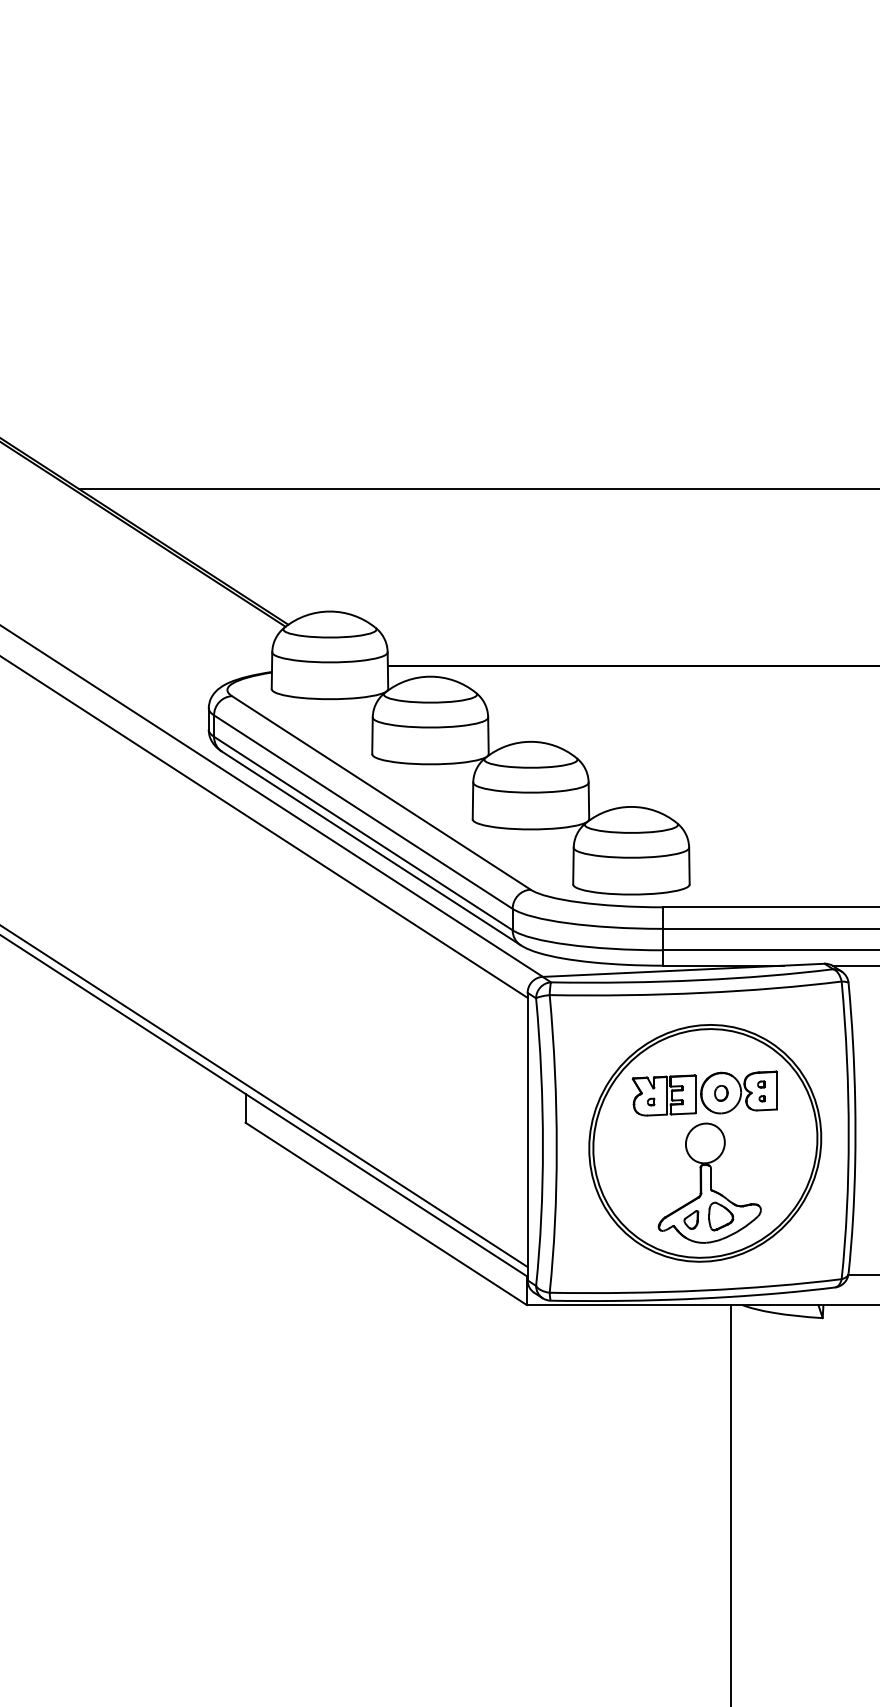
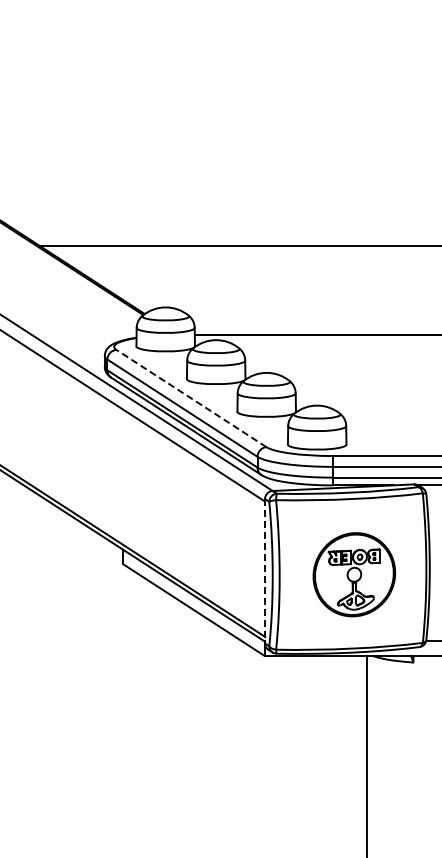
line: (381, 792) -> (191, 398), solid -> dashed
line: (528, 1137) -> (265, 571), solid -> dashed
part: (705, 1143) -> (354, 574), size x0.7

